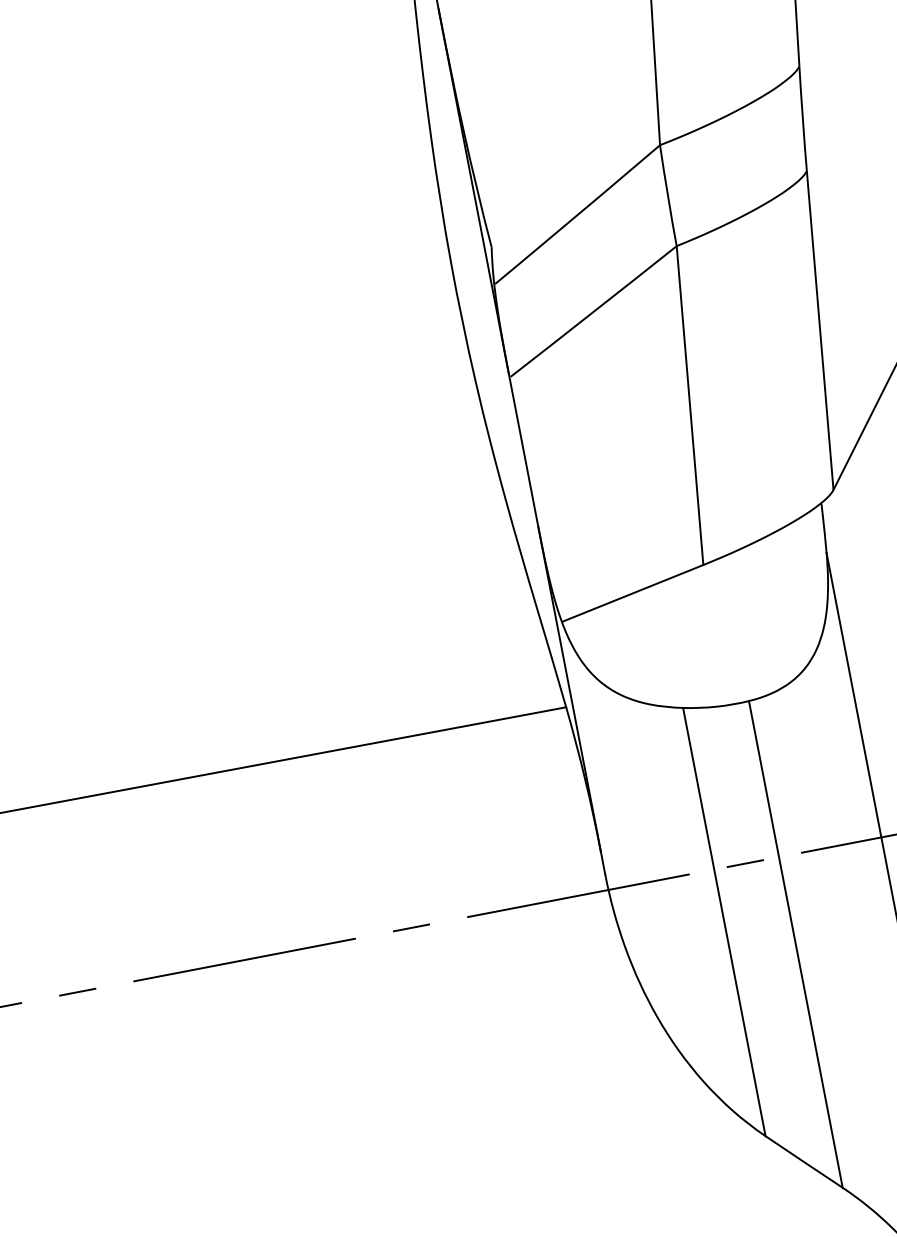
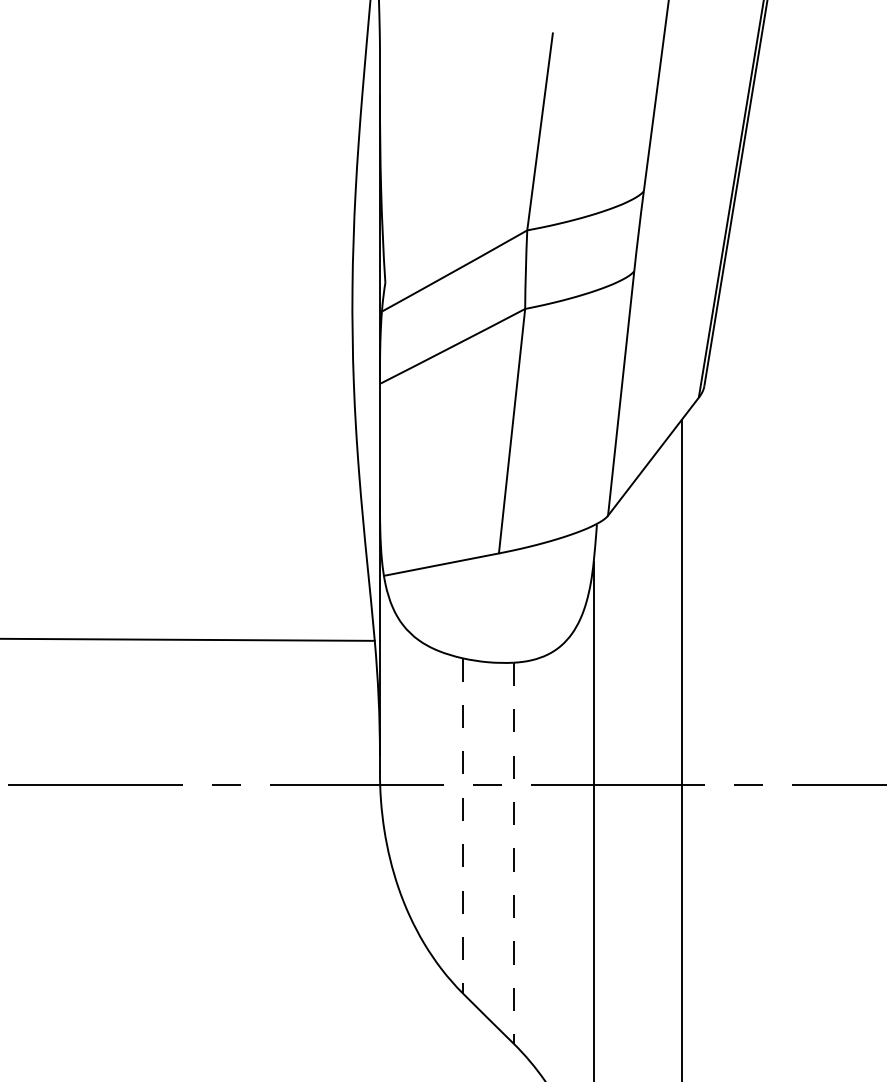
line: (723, 921) -> (462, 825), solid -> dashed
line: (795, 944) -> (513, 853), solid -> dashed

